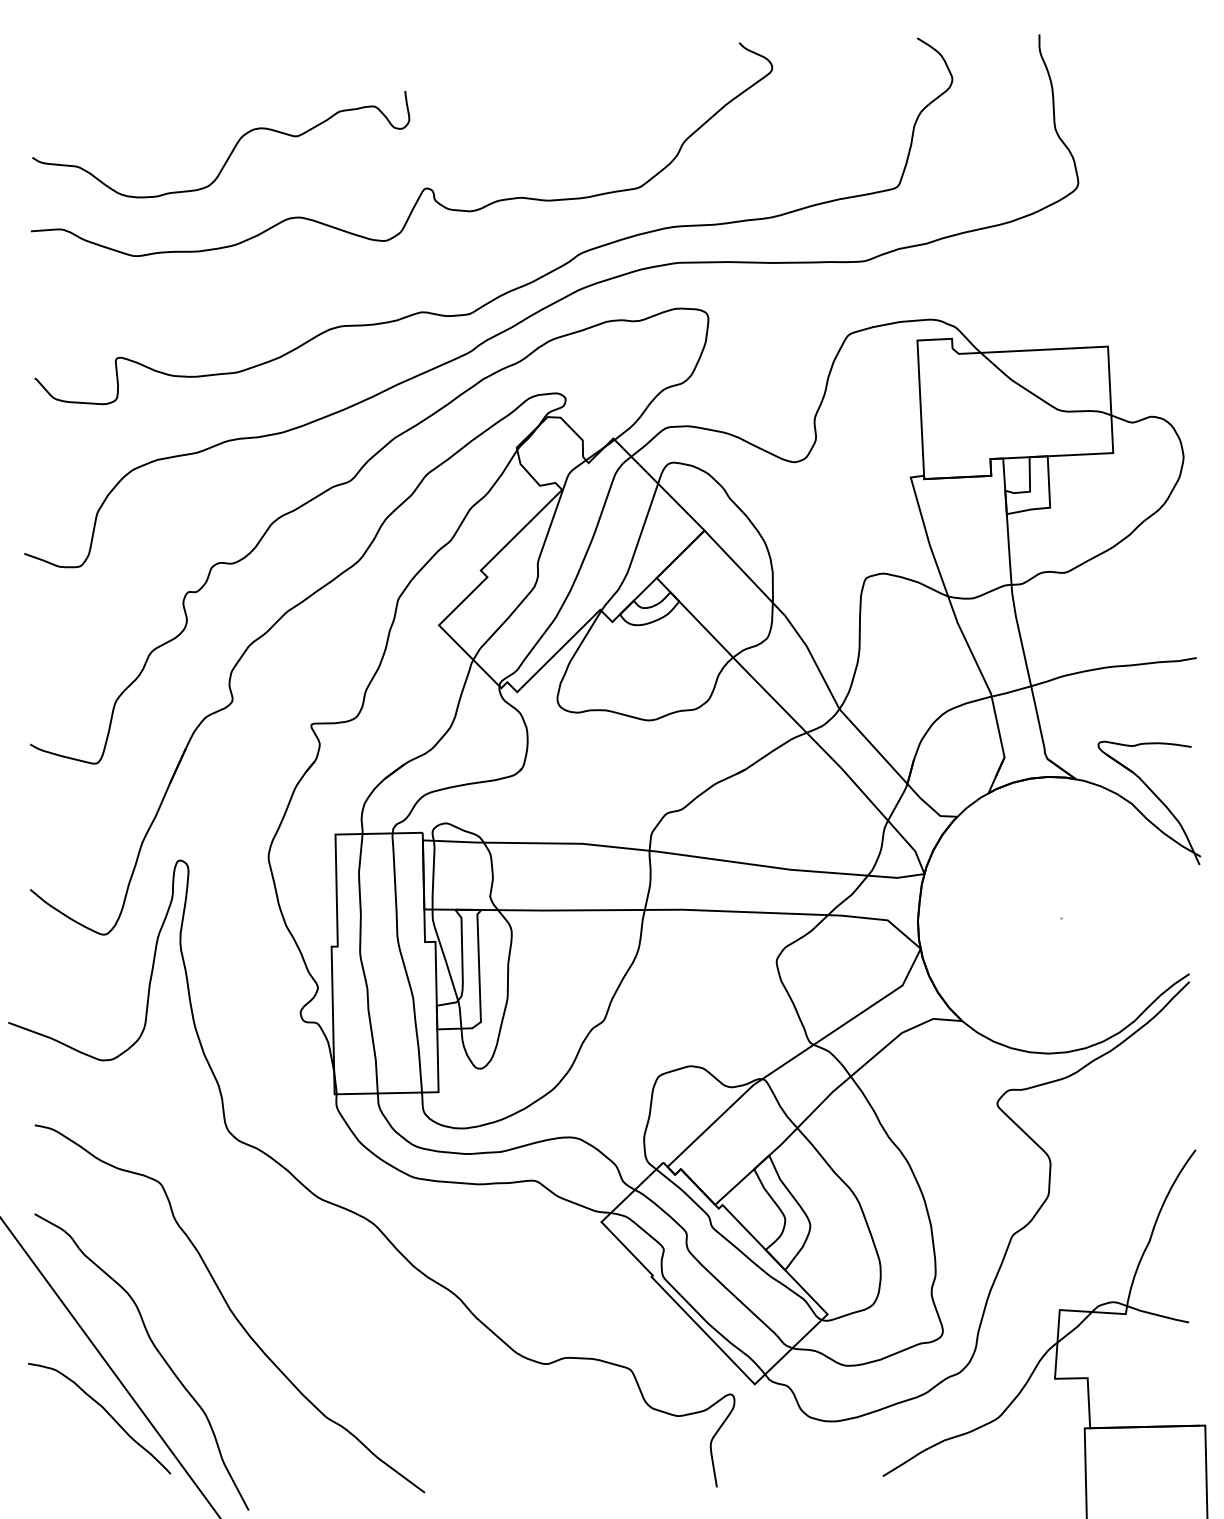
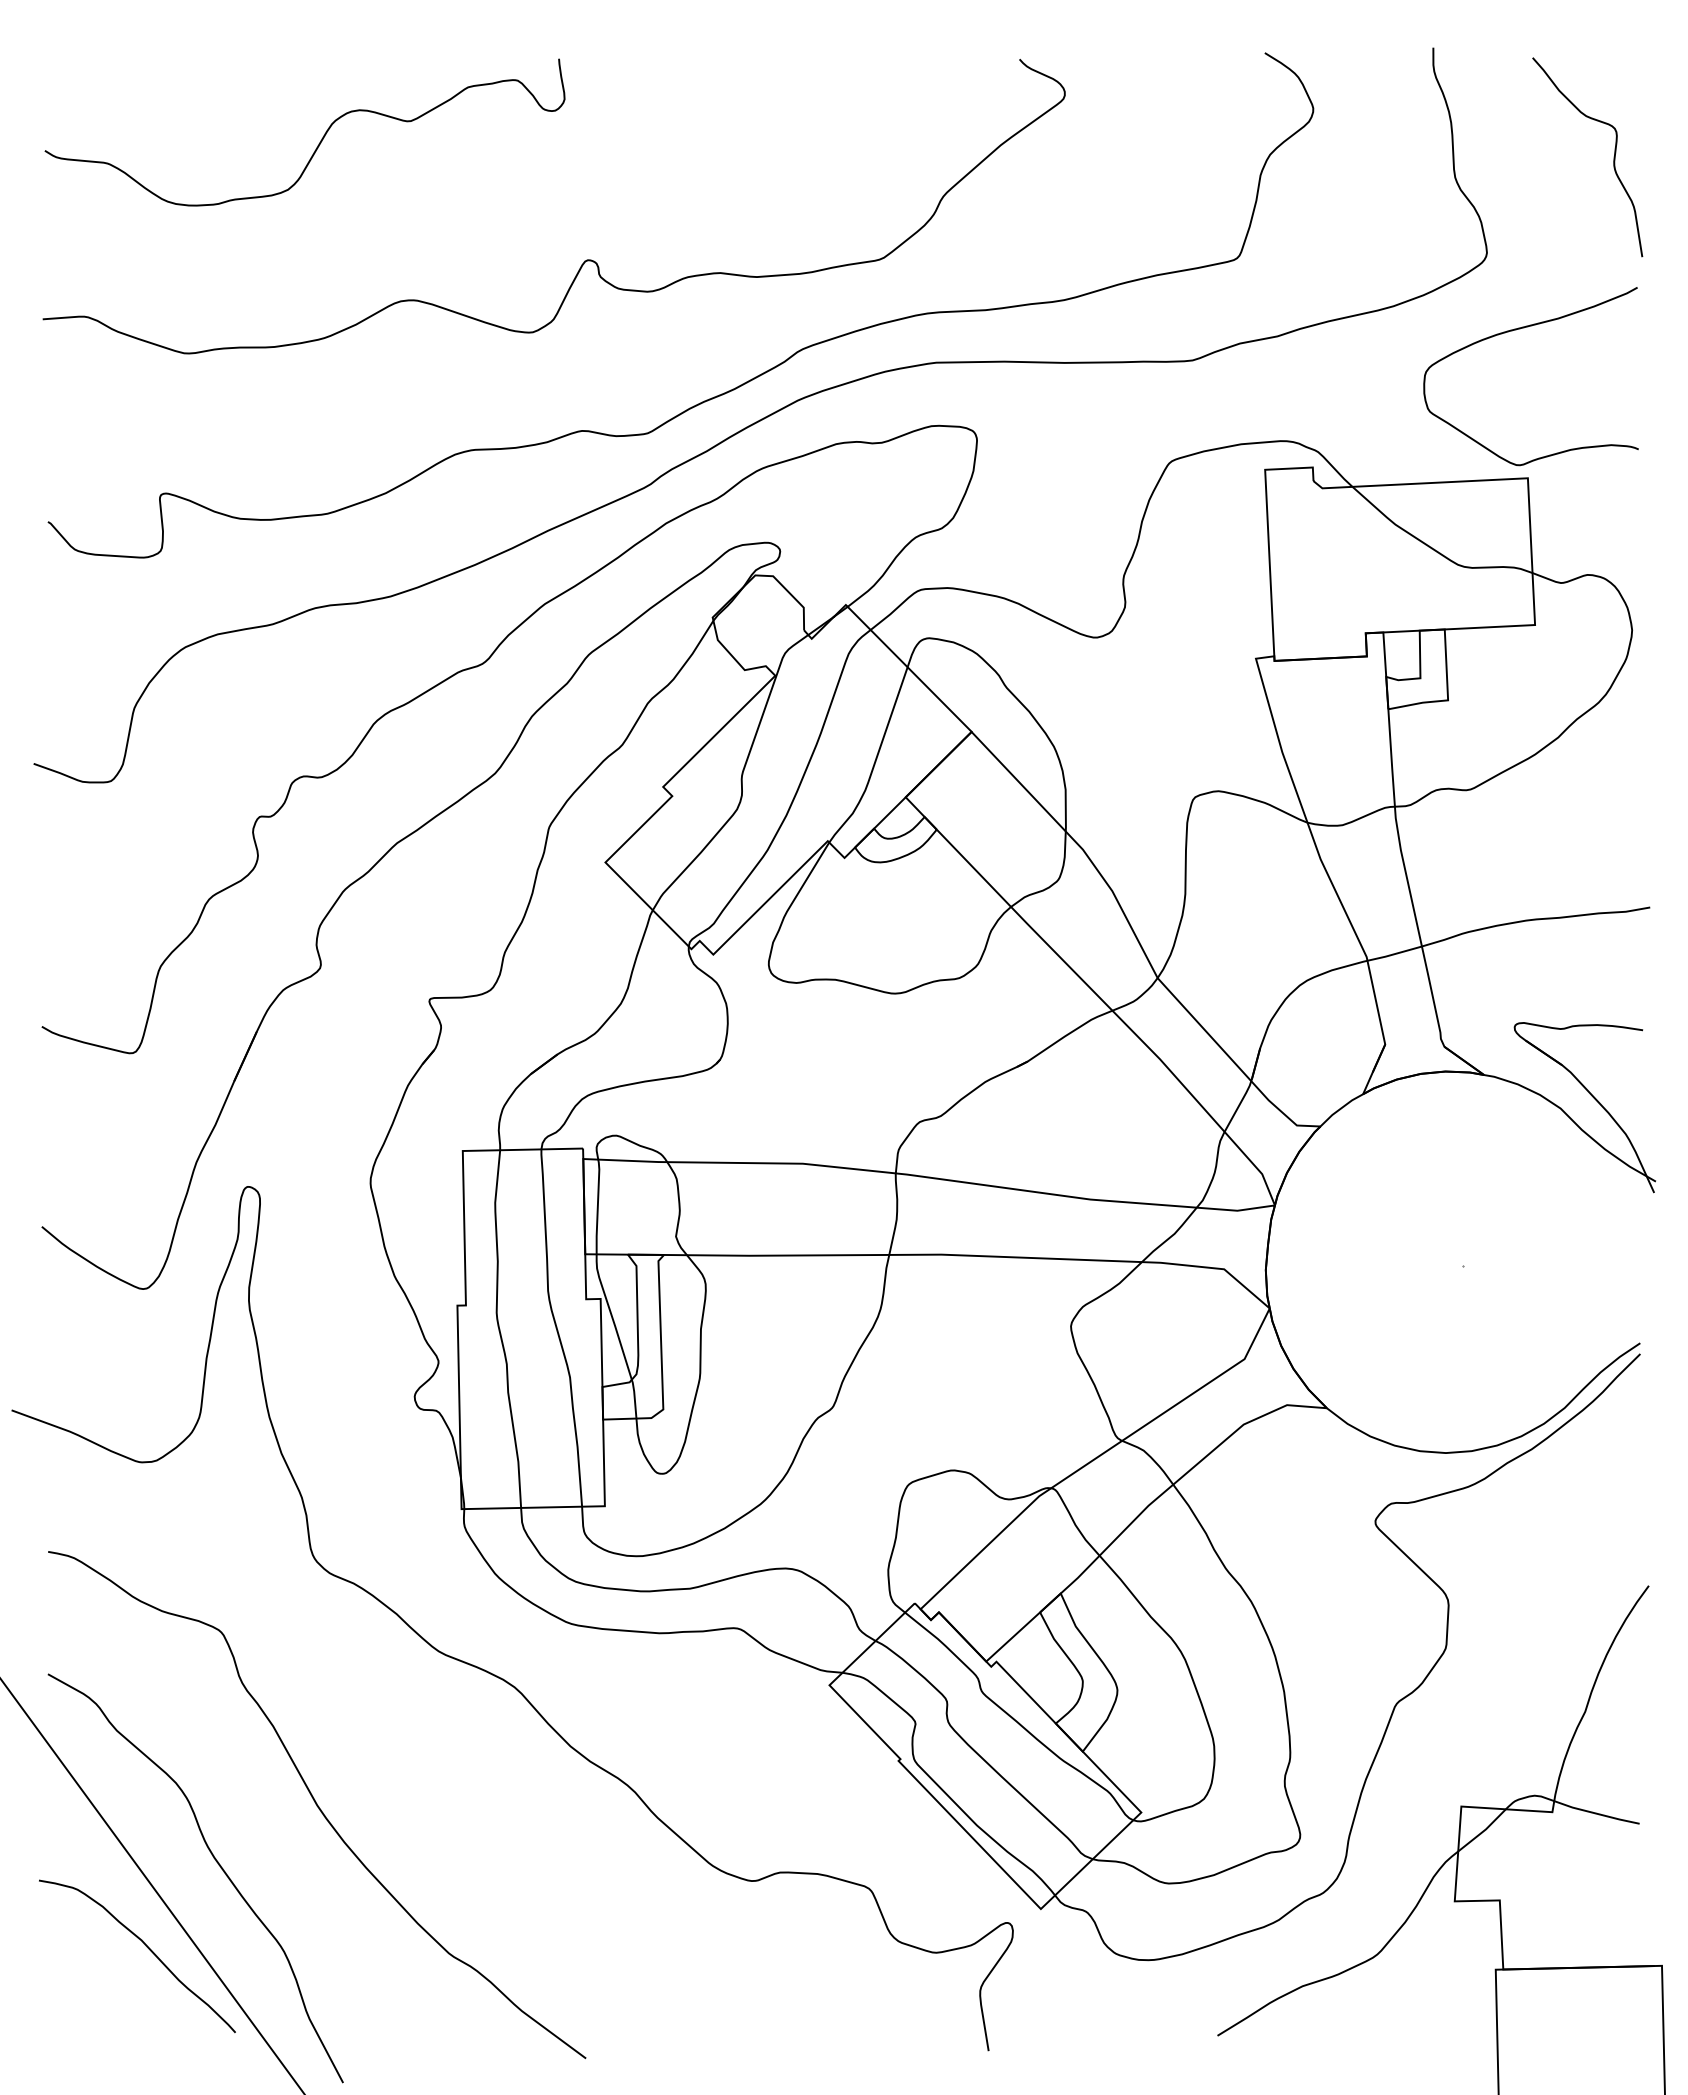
curve: (1170, 113) -> (1613, 157), added
curve: (230, 152) -> (318, 143), moved
curve: (1102, 238) -> (1520, 329), added

